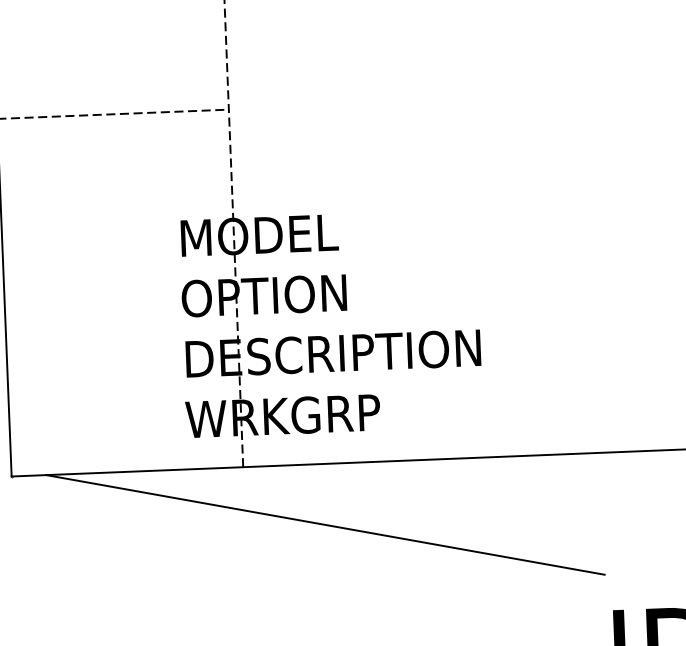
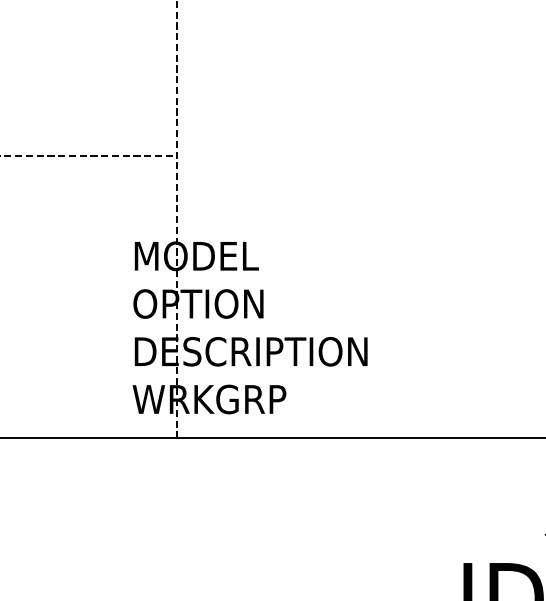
line: (325, 524) -> (239, 486), removed

